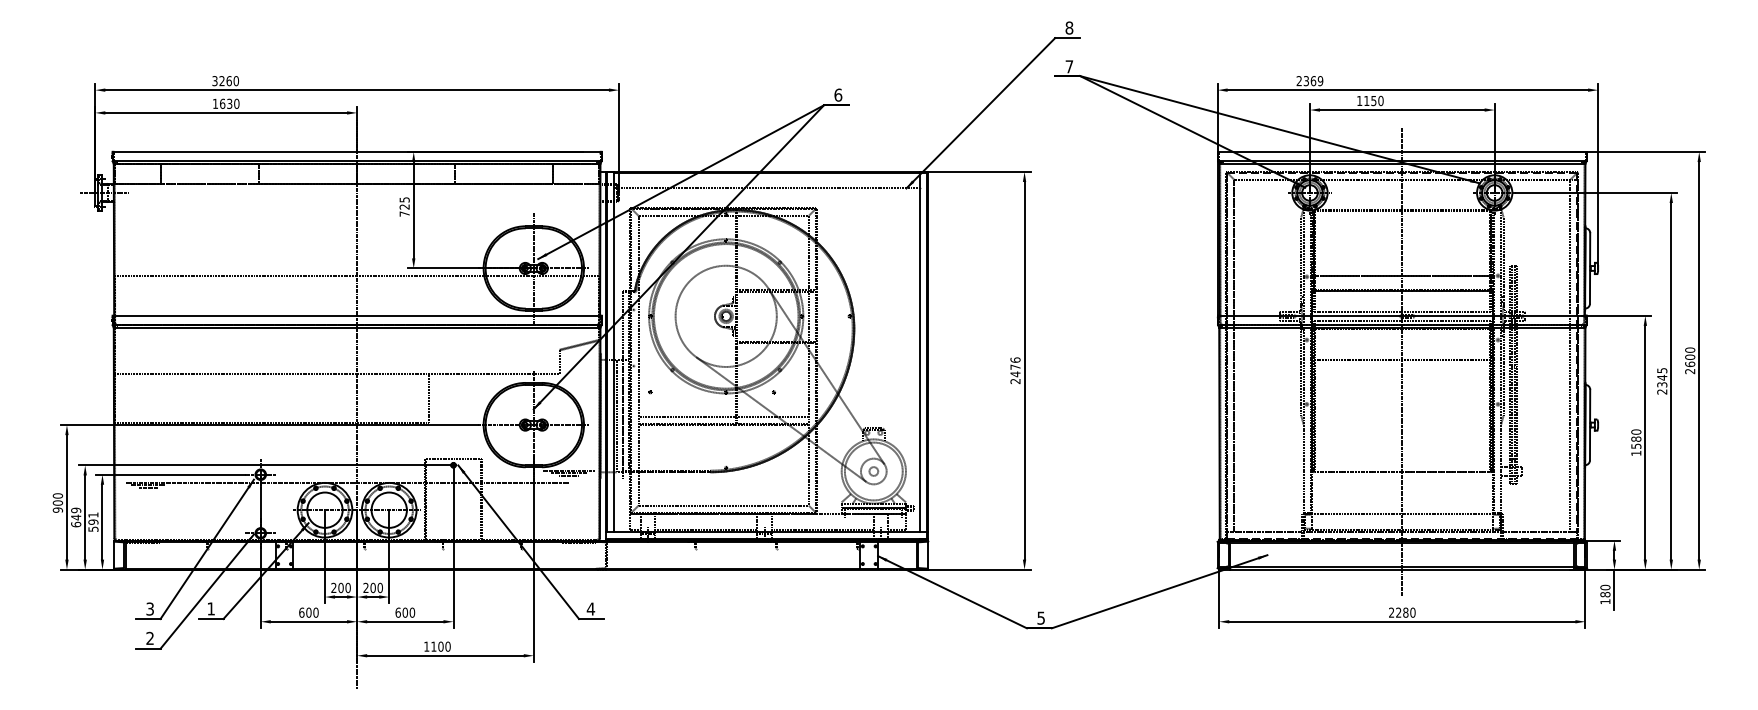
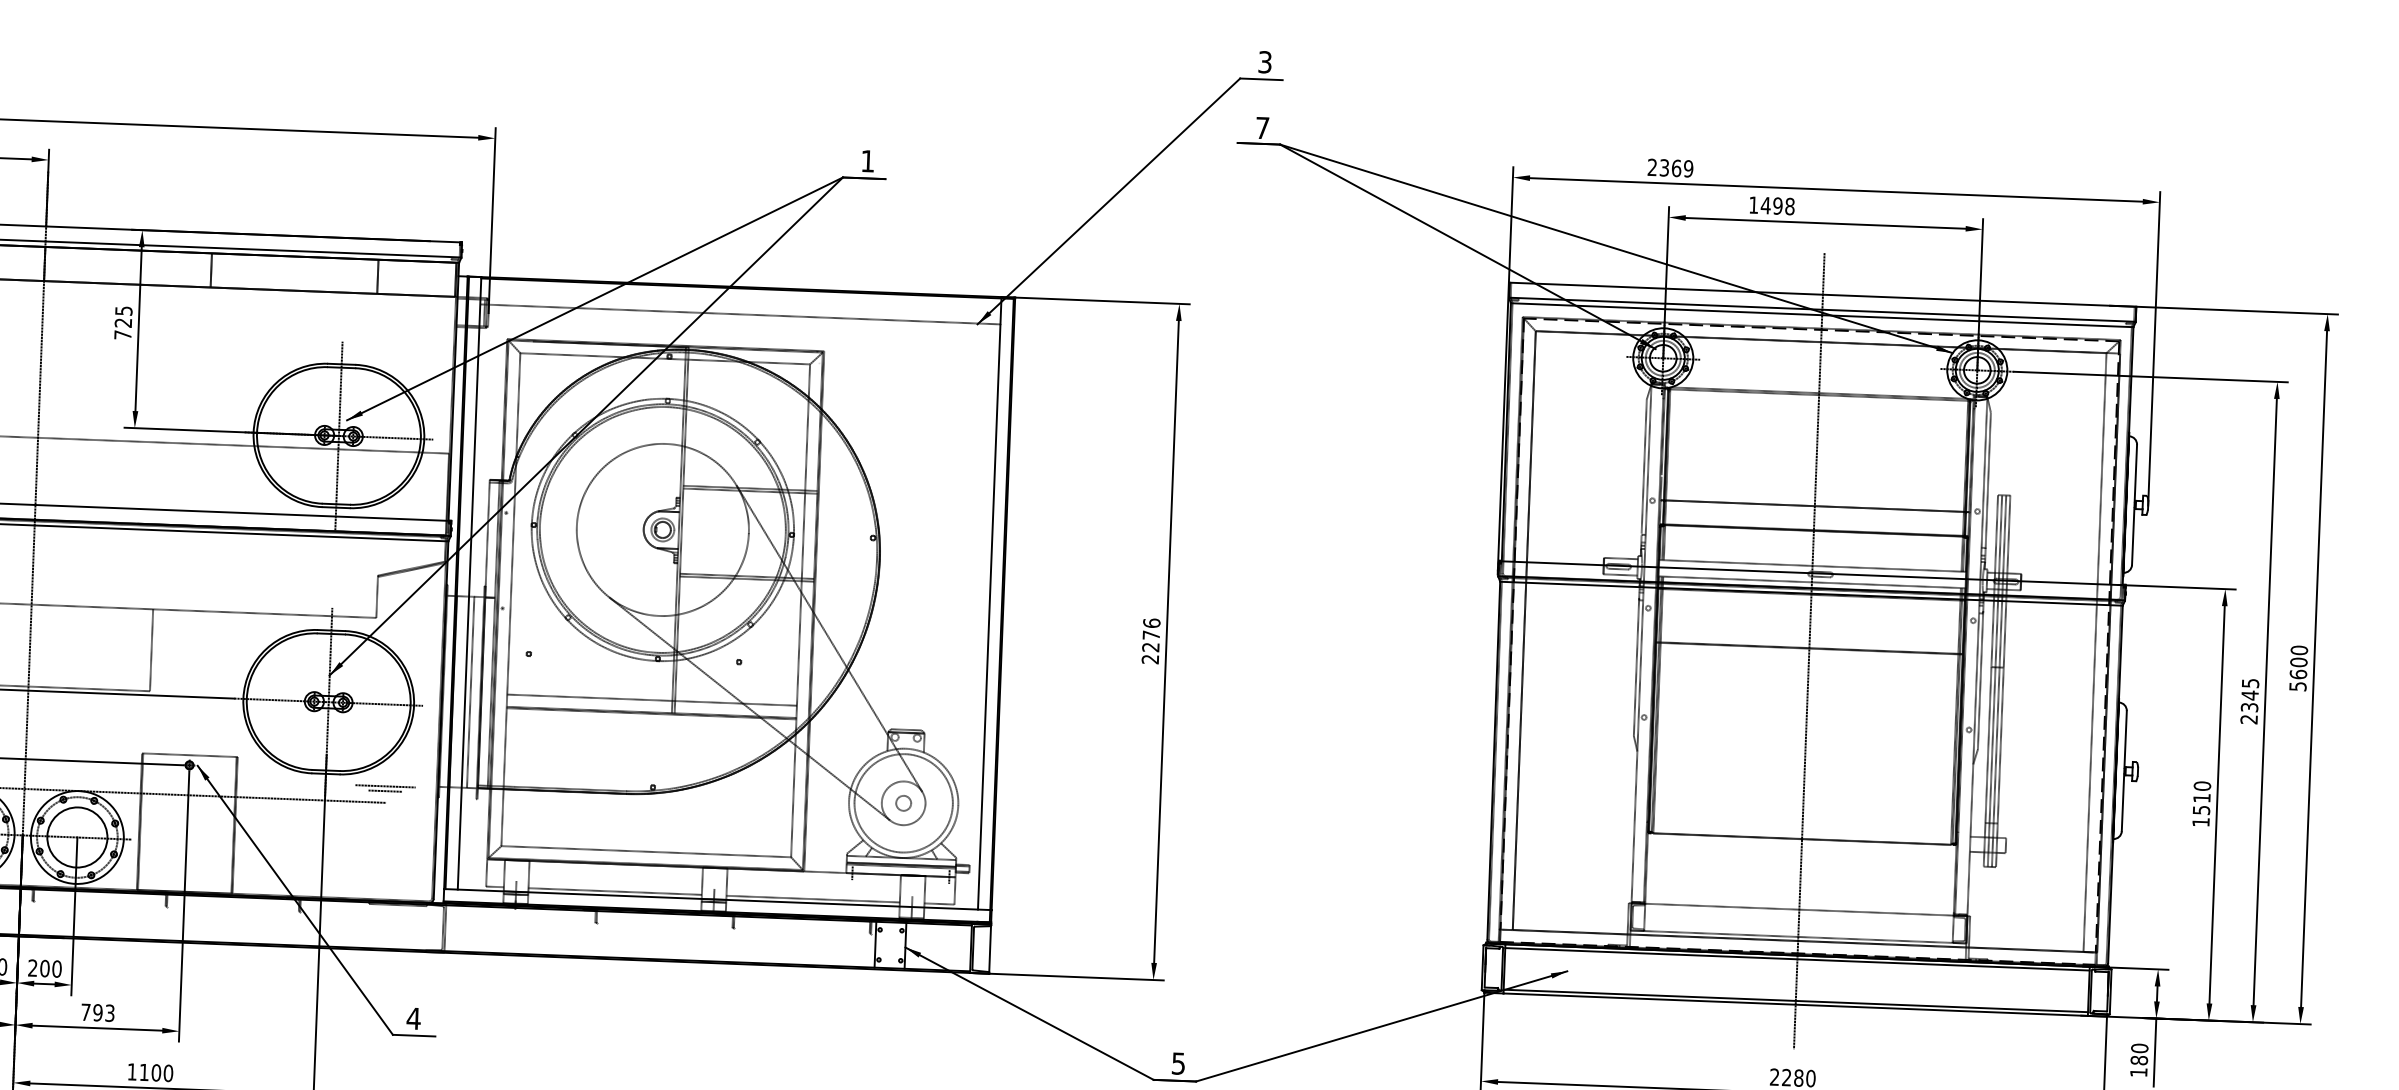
text: (1069, 27) -> (1265, 61), 8 -> 3
text: (838, 94) -> (868, 160), 6 -> 1
text: (1373, 100) -> (1777, 205), 1150 -> 1498
text: (1690, 371) -> (2298, 686), 2600 -> 5600
text: (1015, 374) -> (1150, 647), 2476 -> 2276
text: (1636, 438) -> (2202, 797), 1580 -> 1510
line: (569, 470) -> (386, 781), removed
text: (405, 612) -> (98, 1012), 600 -> 793

